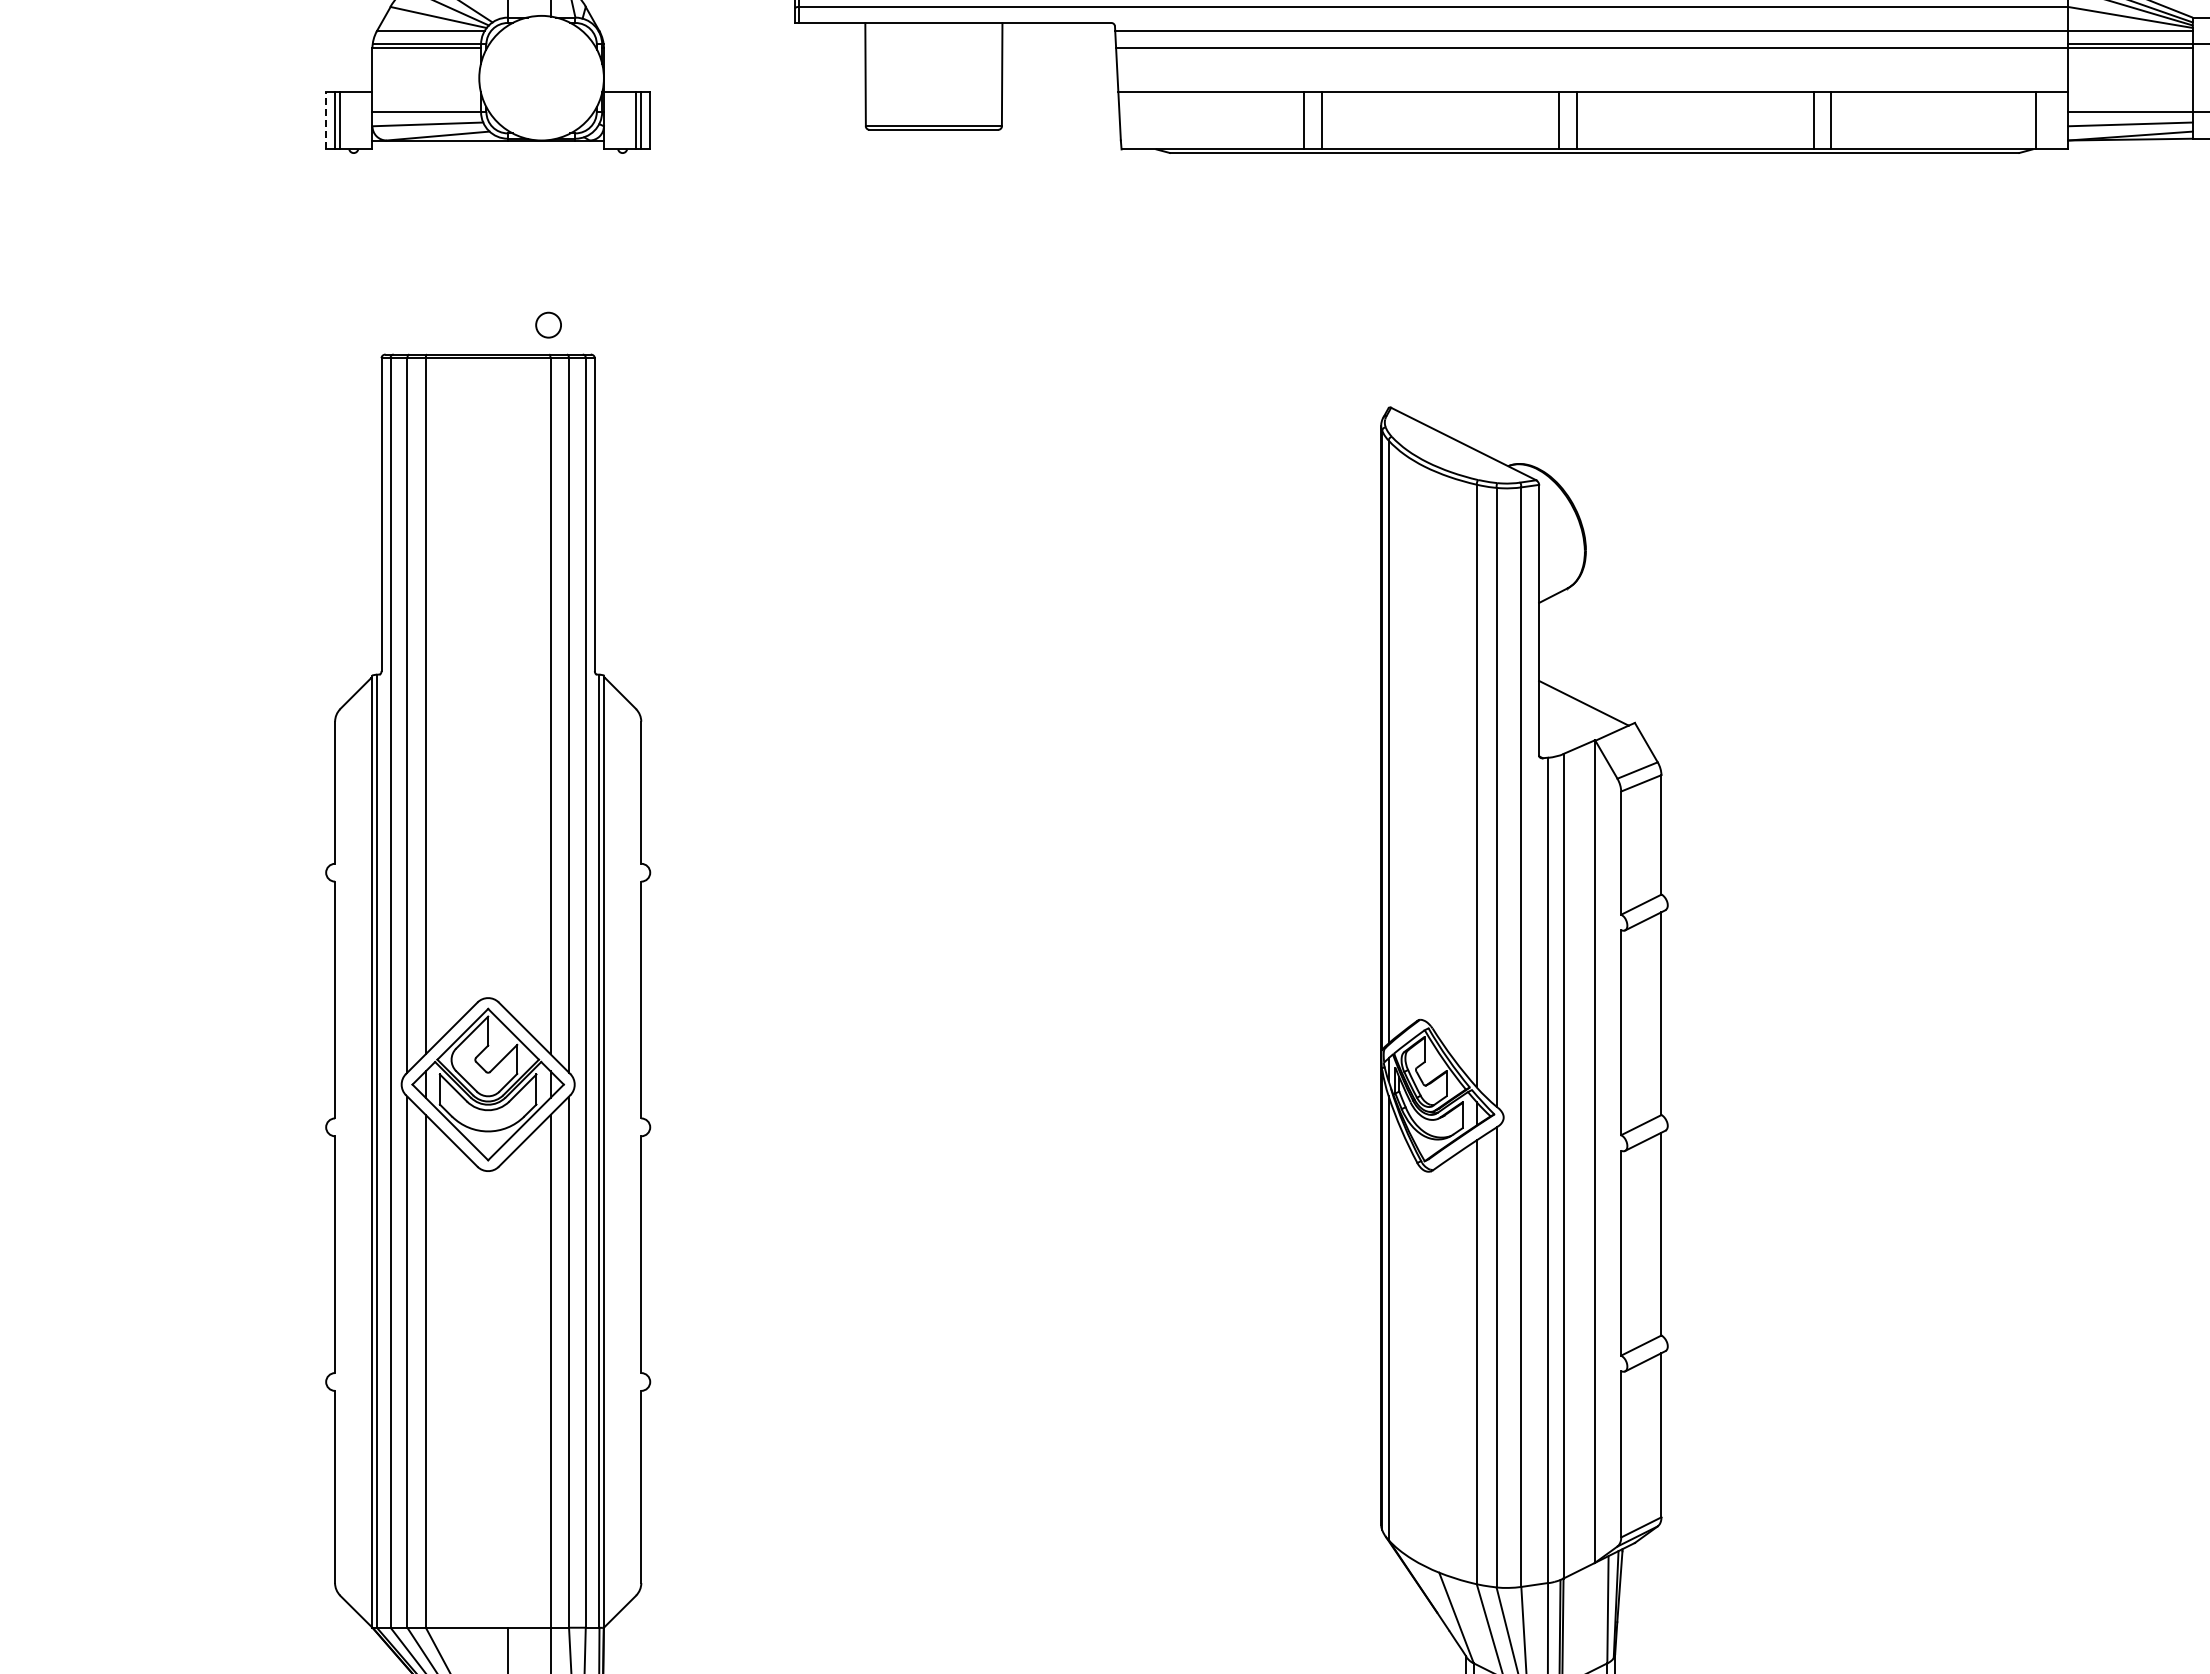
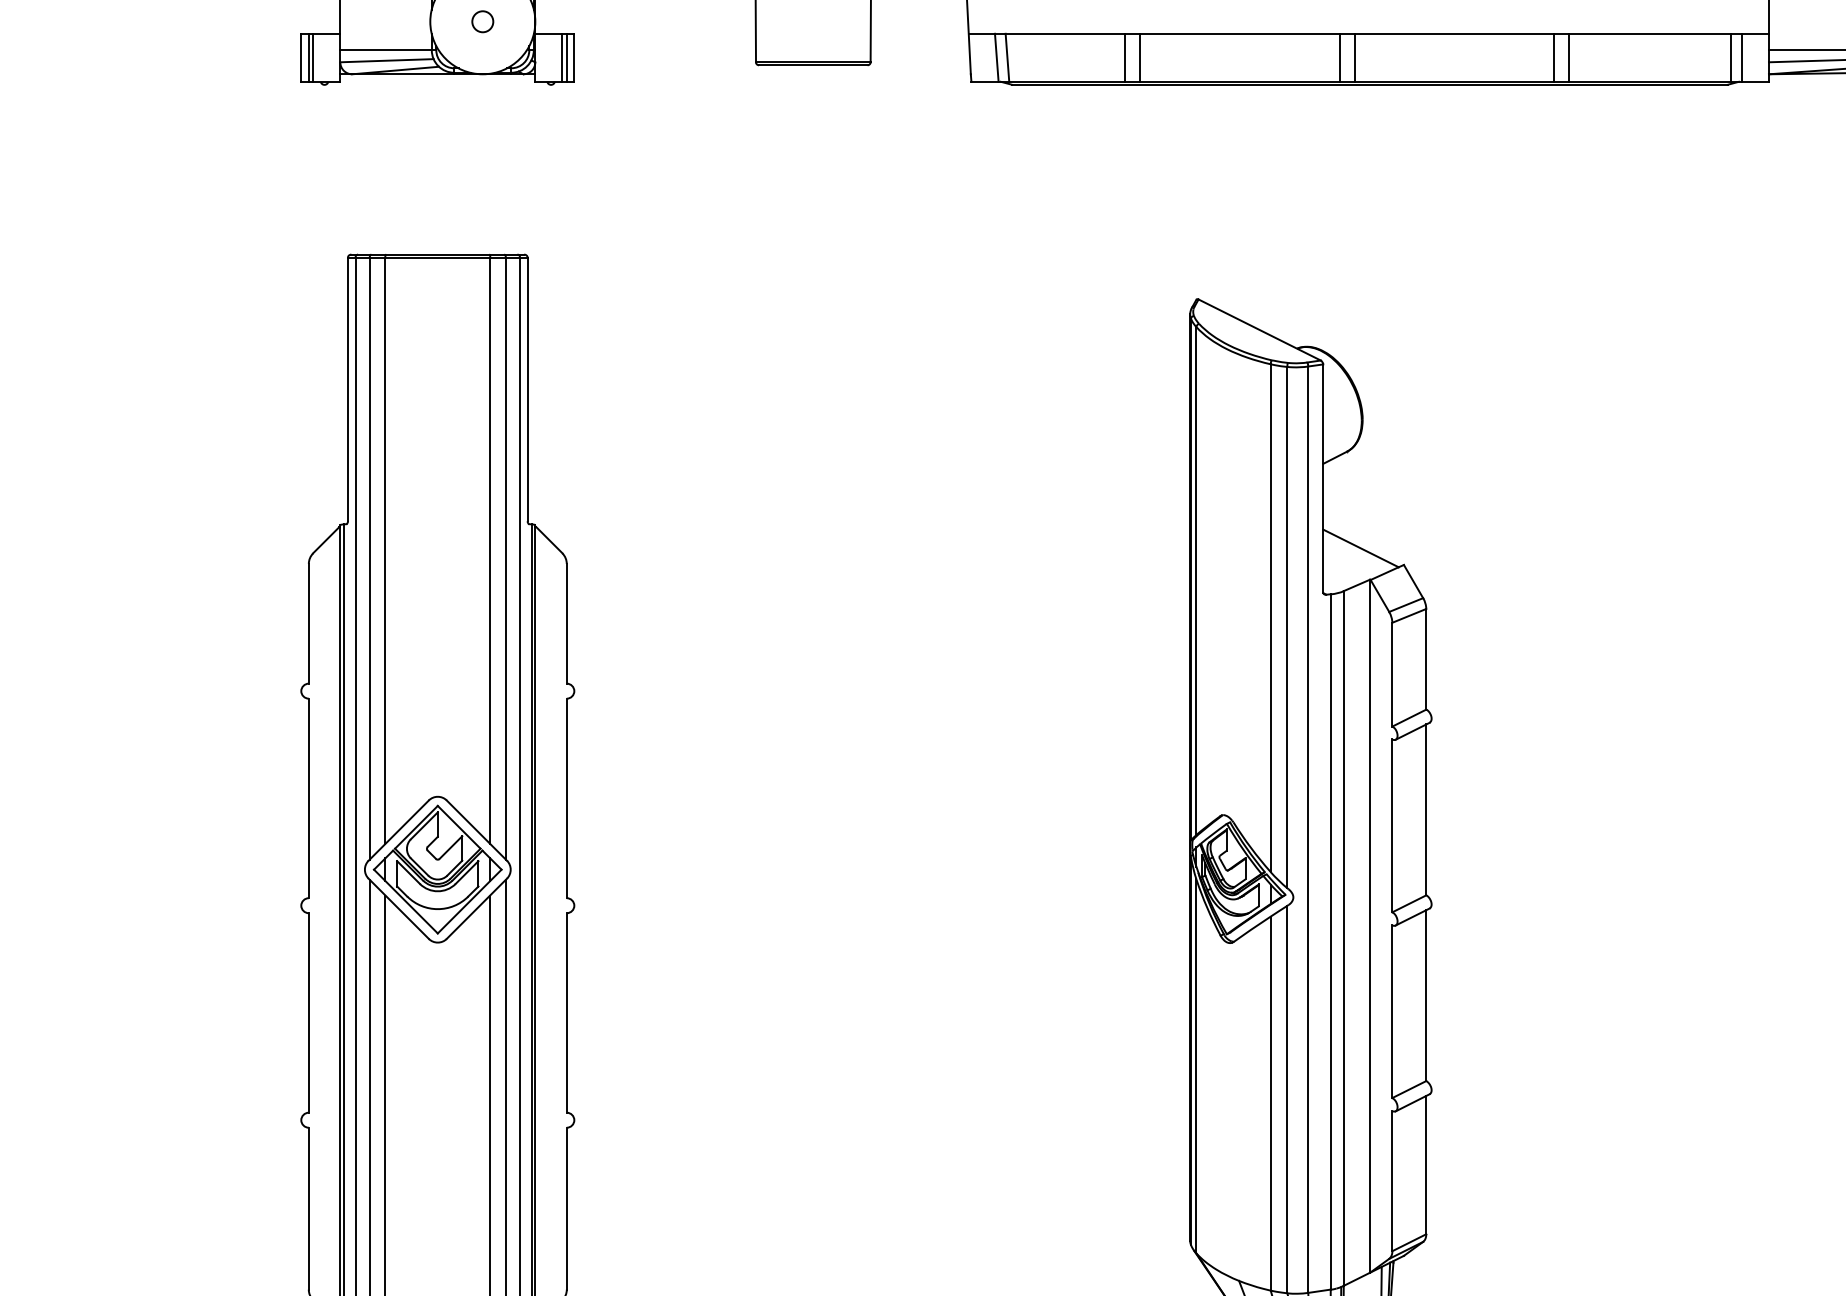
line: (326, 120) -> (301, 57), dashed -> solid
line: (1151, 120) -> (996, 57), added
line: (1164, 120) -> (1007, 57), added
line: (2023, 120) -> (1731, 57), added
circle: (548, 324) -> (482, 21), moved

